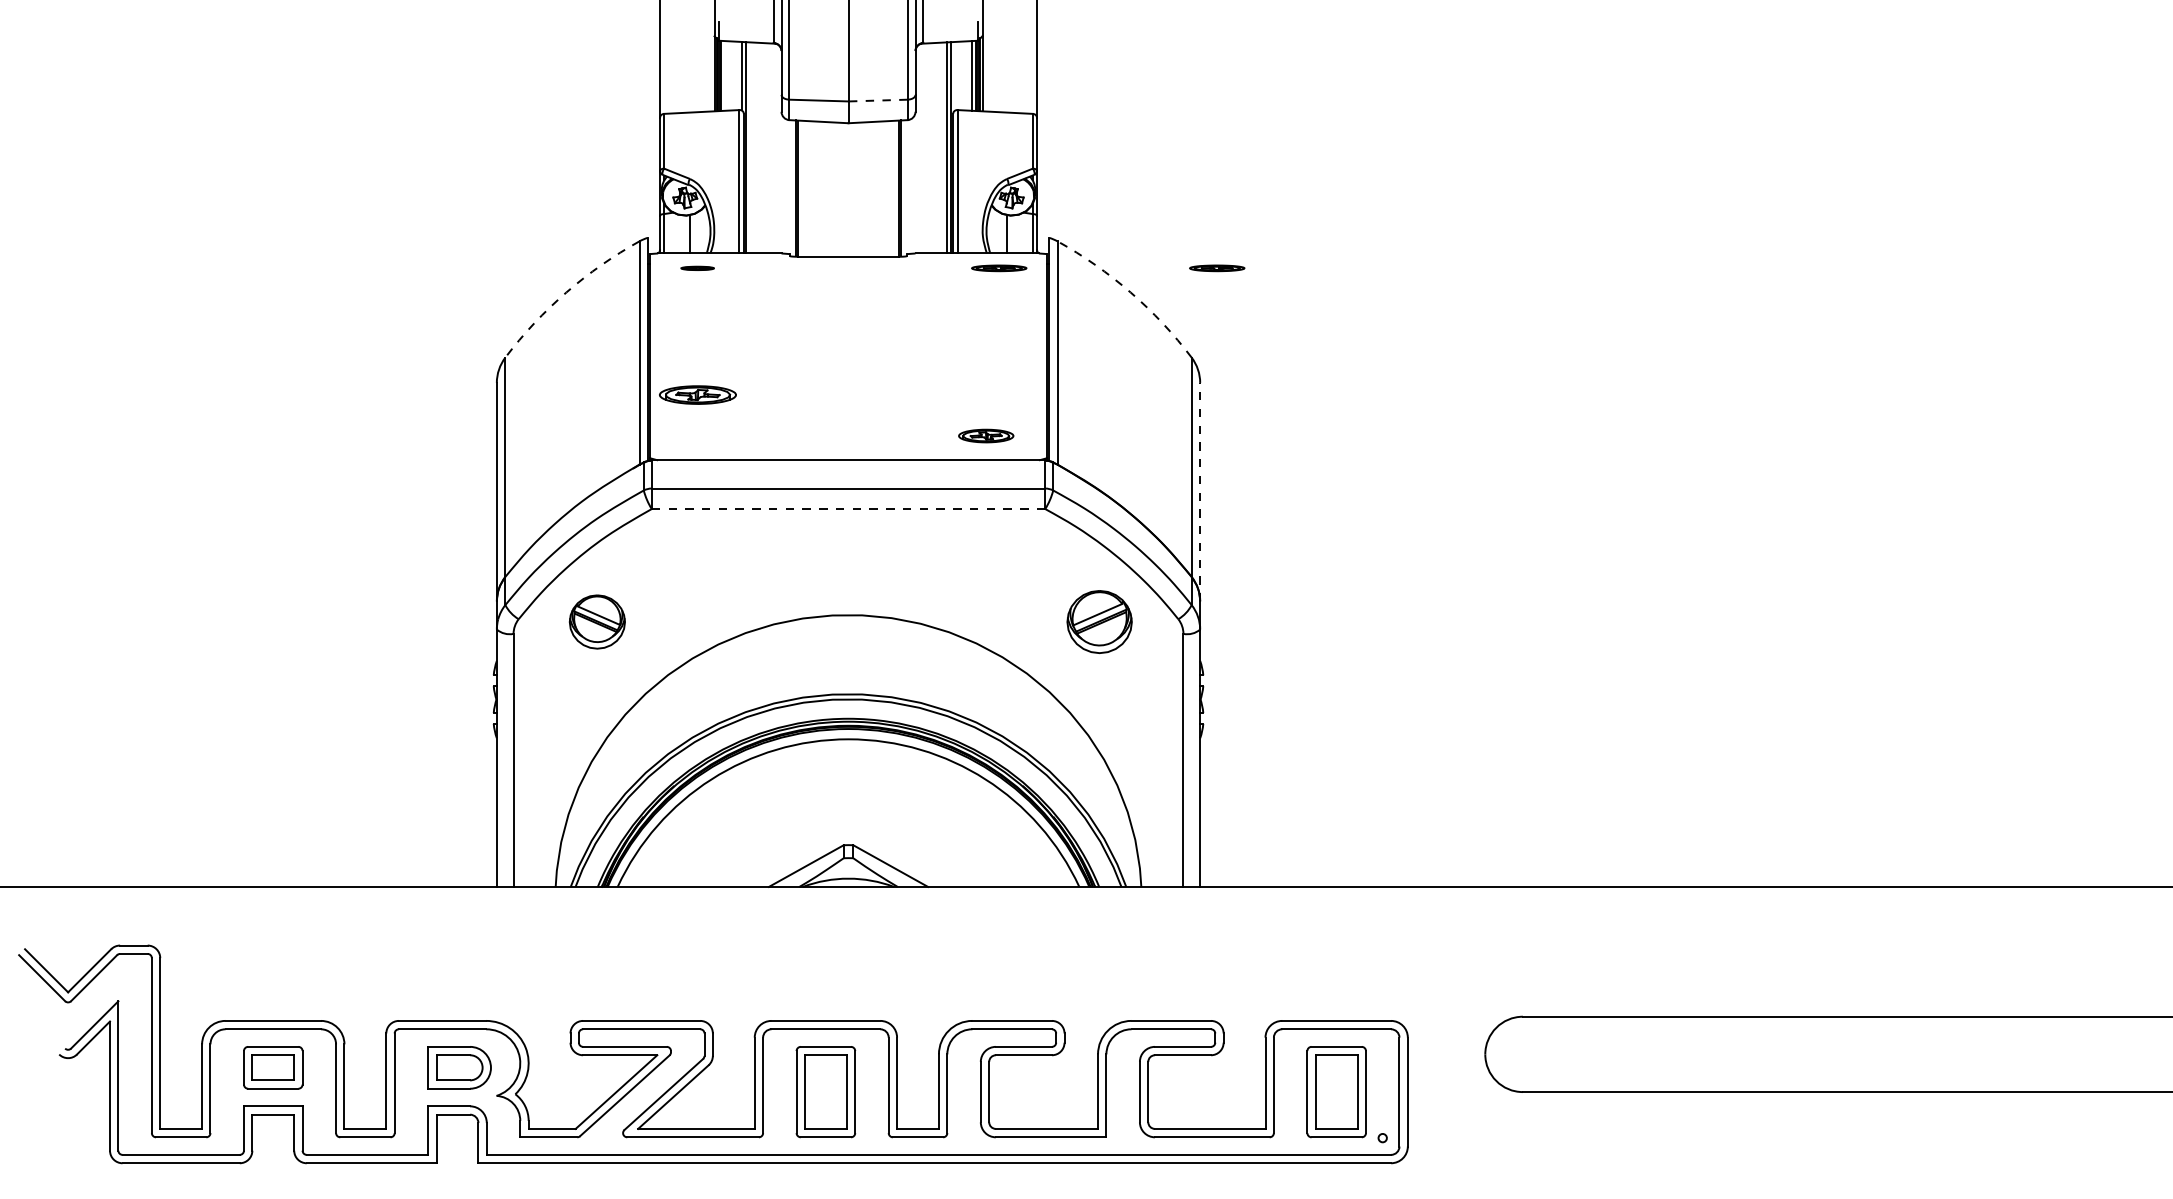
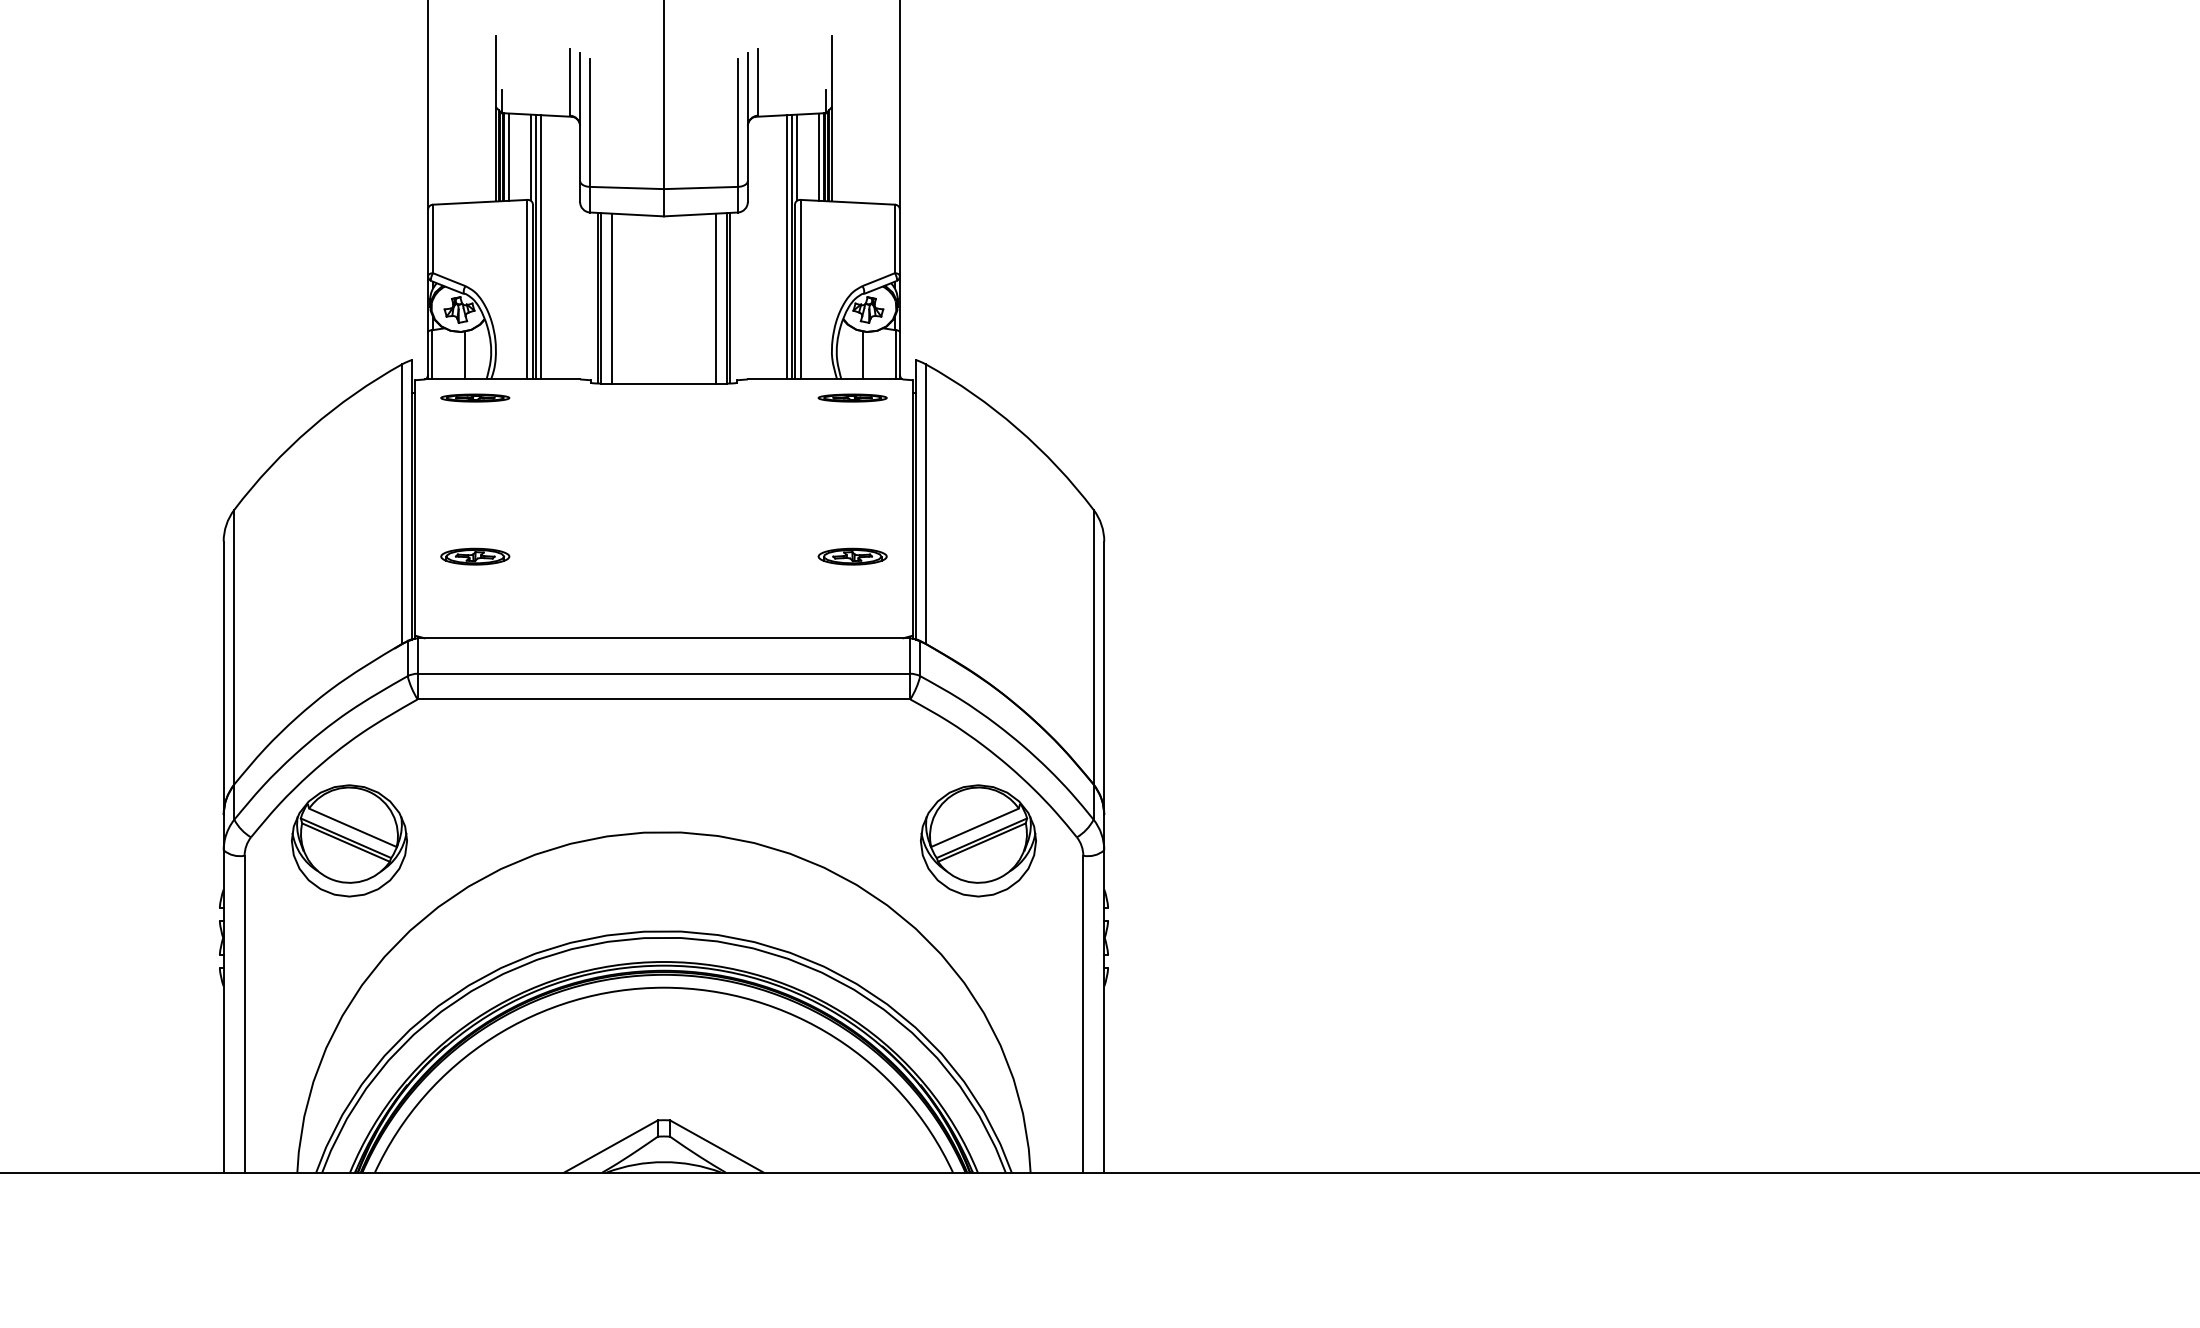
line: (724, 75) -> (508, 156), added
line: (955, 75) -> (797, 156), added
line: (878, 100) -> (701, 187), dashed -> solid
line: (749, 147) -> (540, 246), added
line: (806, 188) -> (611, 298), added
line: (890, 188) -> (716, 298), added
part: (697, 268) -> (474, 398), size x1.67
part: (1217, 268) -> (1125, 398), removed
arc: (566, 292) -> (310, 428), dashed -> solid
arc: (1130, 292) -> (1017, 428), dashed -> solid
part: (697, 394) -> (474, 556), size x0.71
part: (986, 435) -> (853, 556), moved
line: (1200, 491) -> (1104, 677), dashed -> solid
line: (848, 509) -> (663, 699), dashed -> solid
part: (597, 621) -> (349, 840), size x1.67
part: (1099, 621) -> (978, 840), size x1.43

